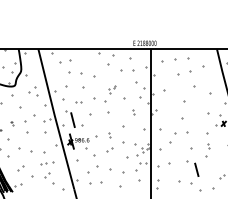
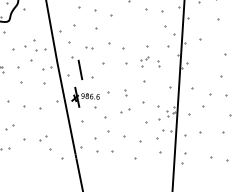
part: (112, 89) -> (144, 61), moved
part: (33, 91) -> (31, 45), moved
part: (47, 163) -> (44, 123), removed

